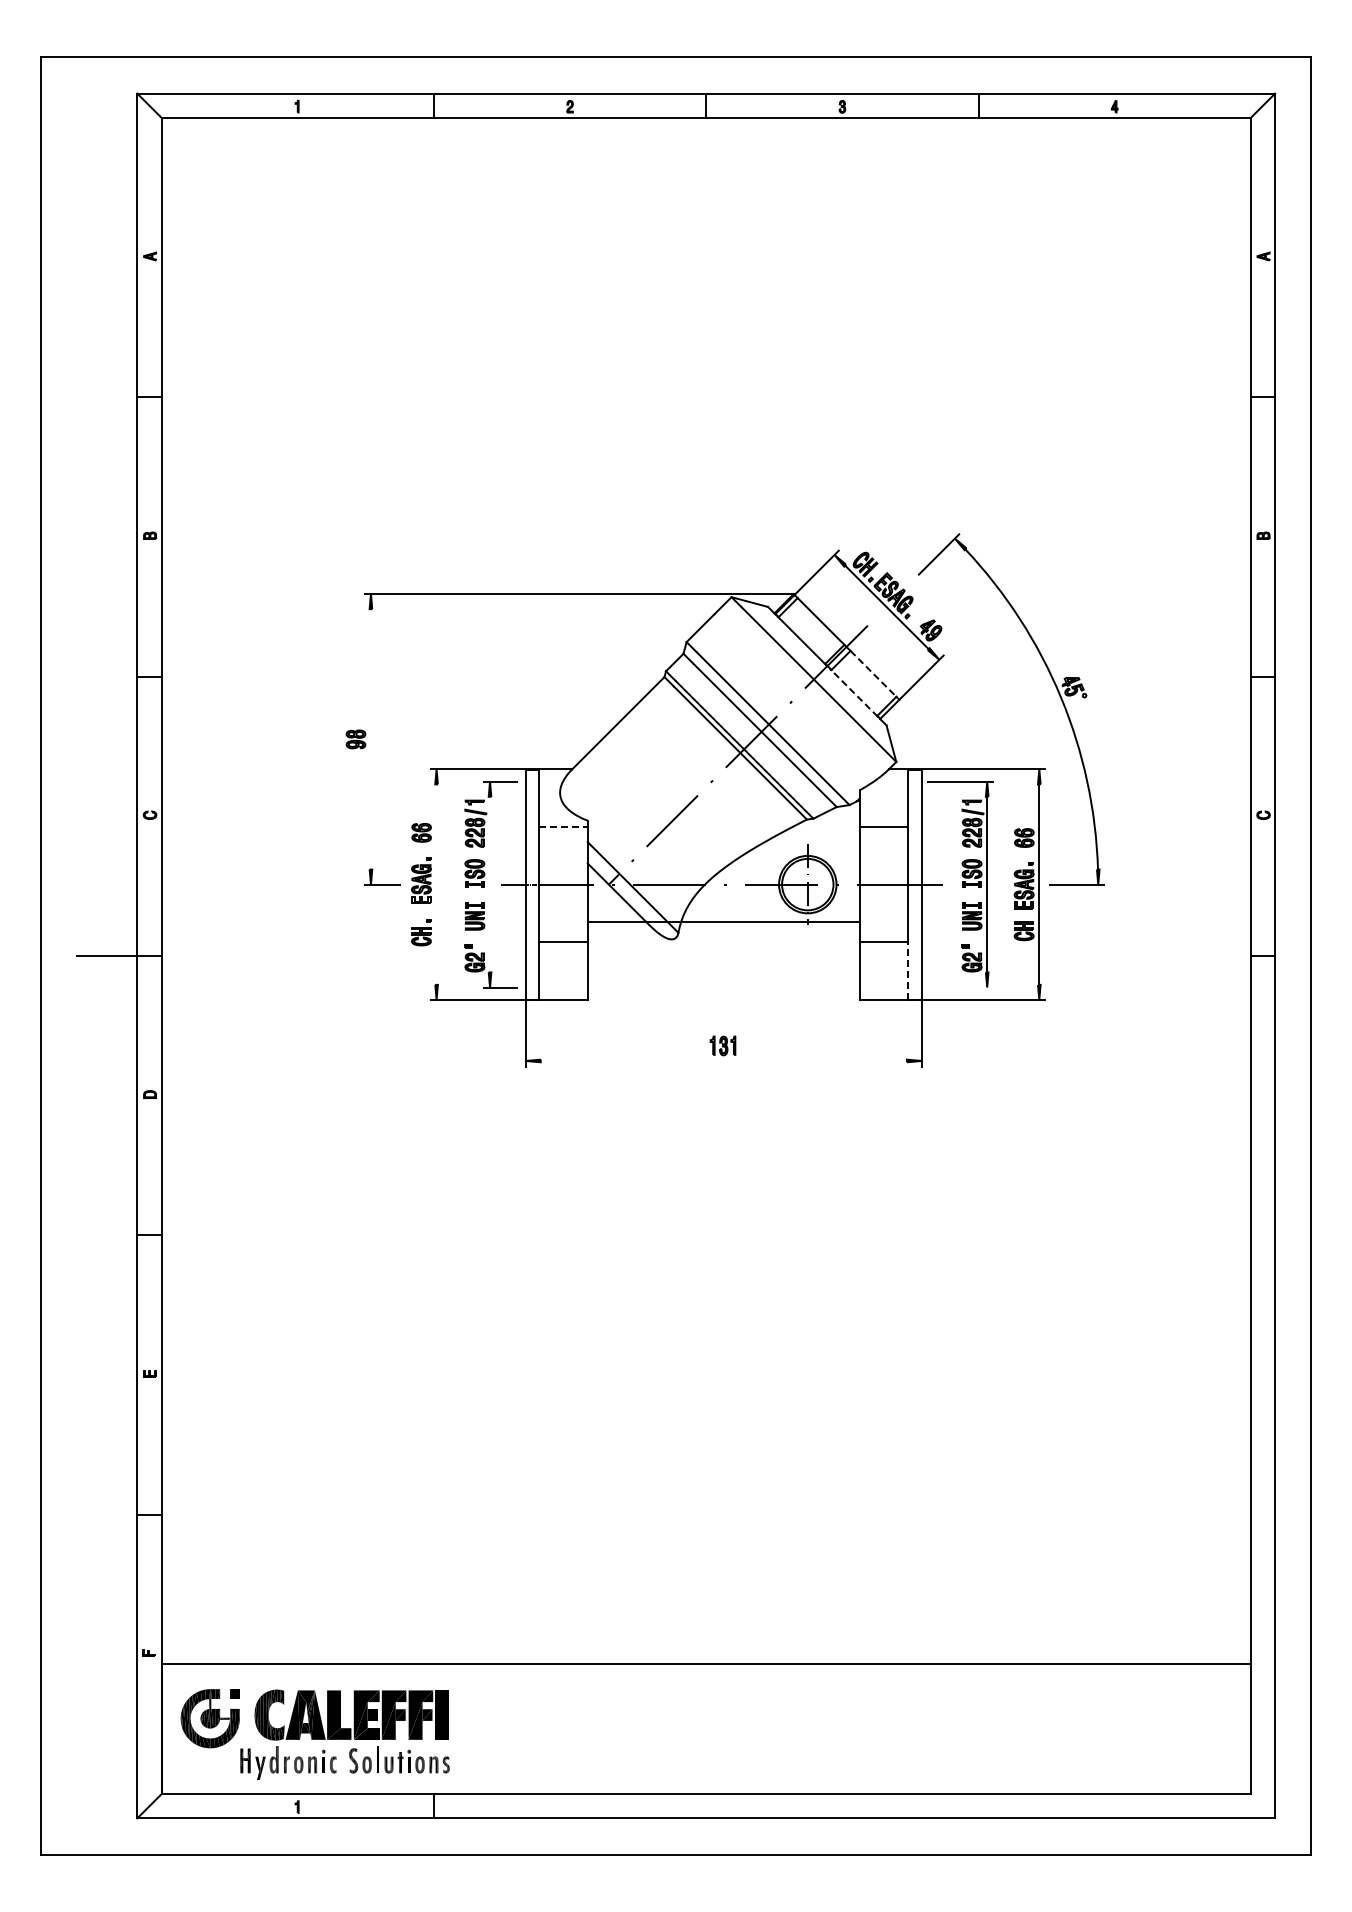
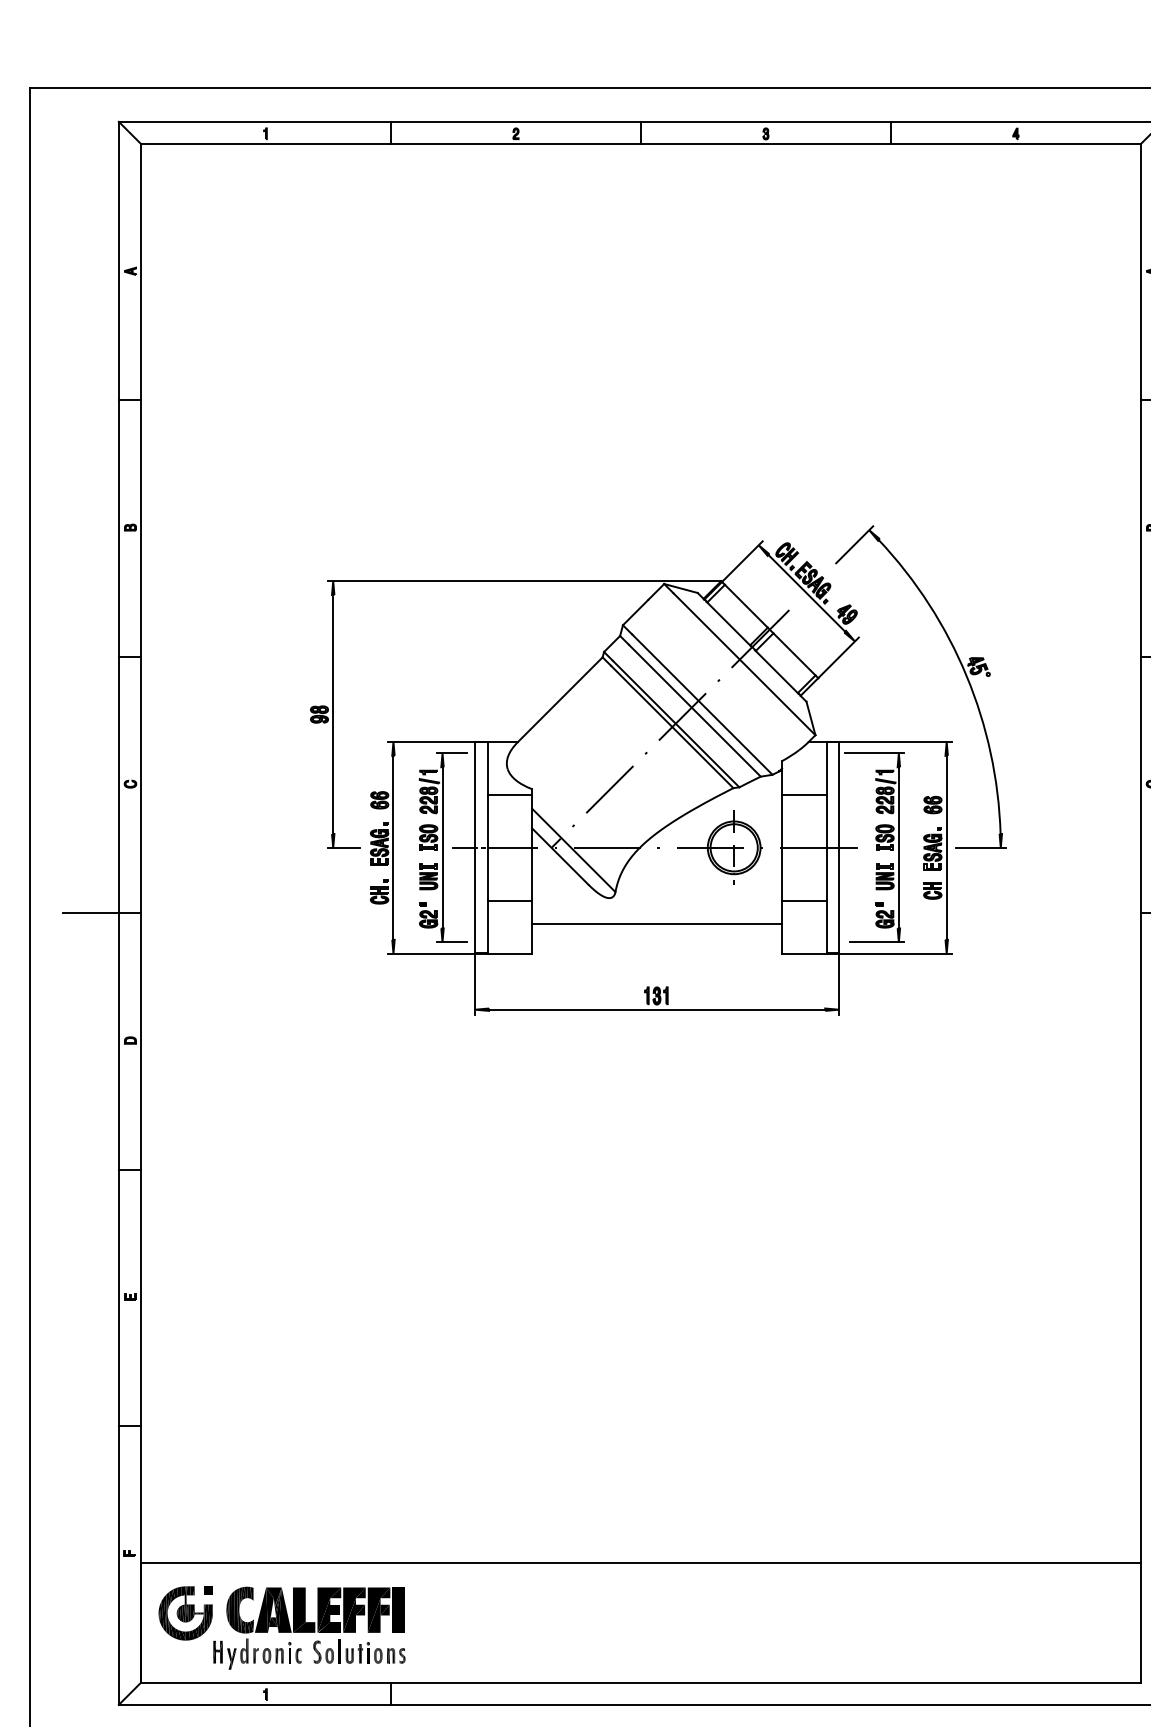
line: (873, 674) -> (794, 654), dashed -> solid
line: (853, 692) -> (776, 671), dashed -> solid
line: (370, 739) -> (332, 714), added
line: (563, 826) -> (509, 794), dashed -> solid
line: (436, 884) -> (393, 847), added
line: (490, 884) -> (442, 847), added
line: (723, 921) -> (656, 923), moved
line: (908, 971) -> (826, 927), dashed -> solid
line: (963, 987) -> (877, 942), added
line: (723, 1060) -> (656, 1009), added

